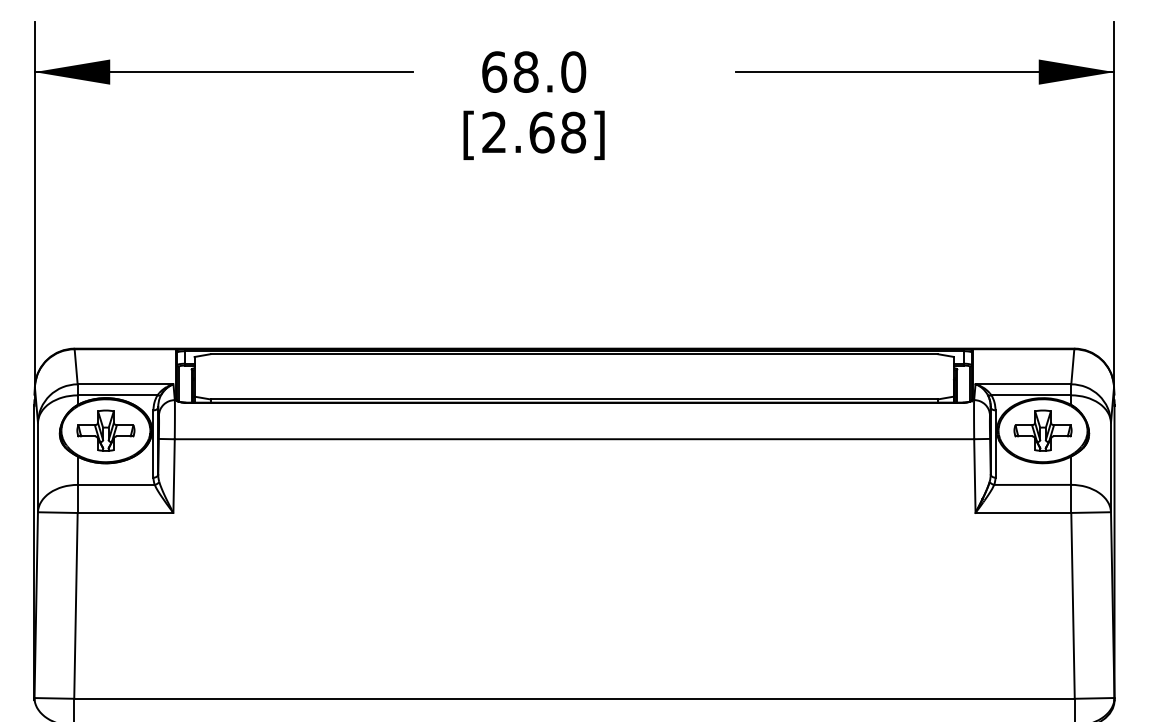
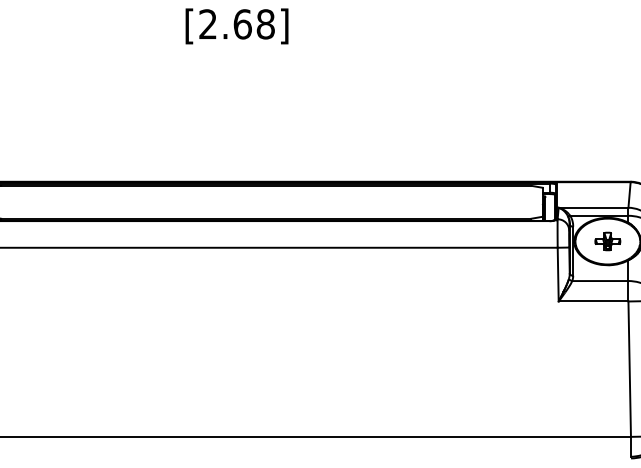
part: (1042, 430) -> (607, 241), size x0.6

